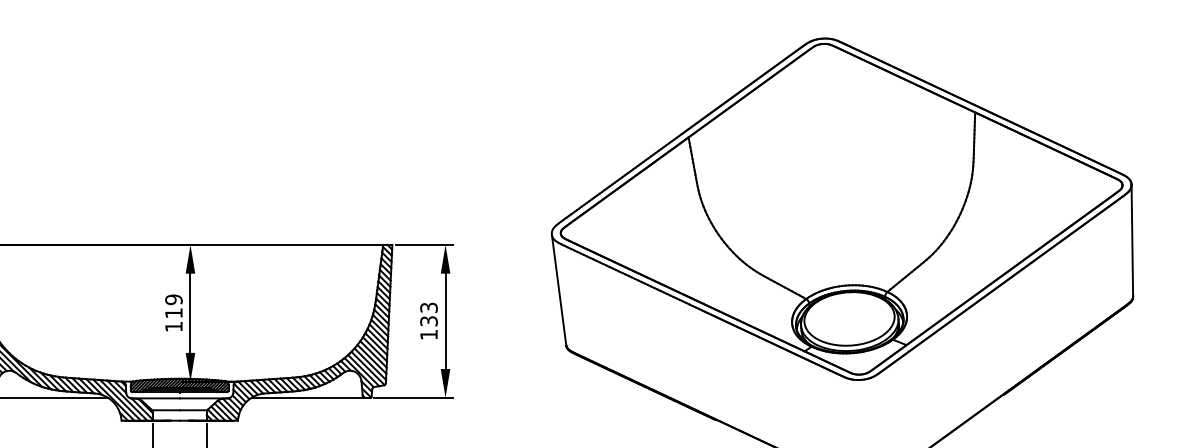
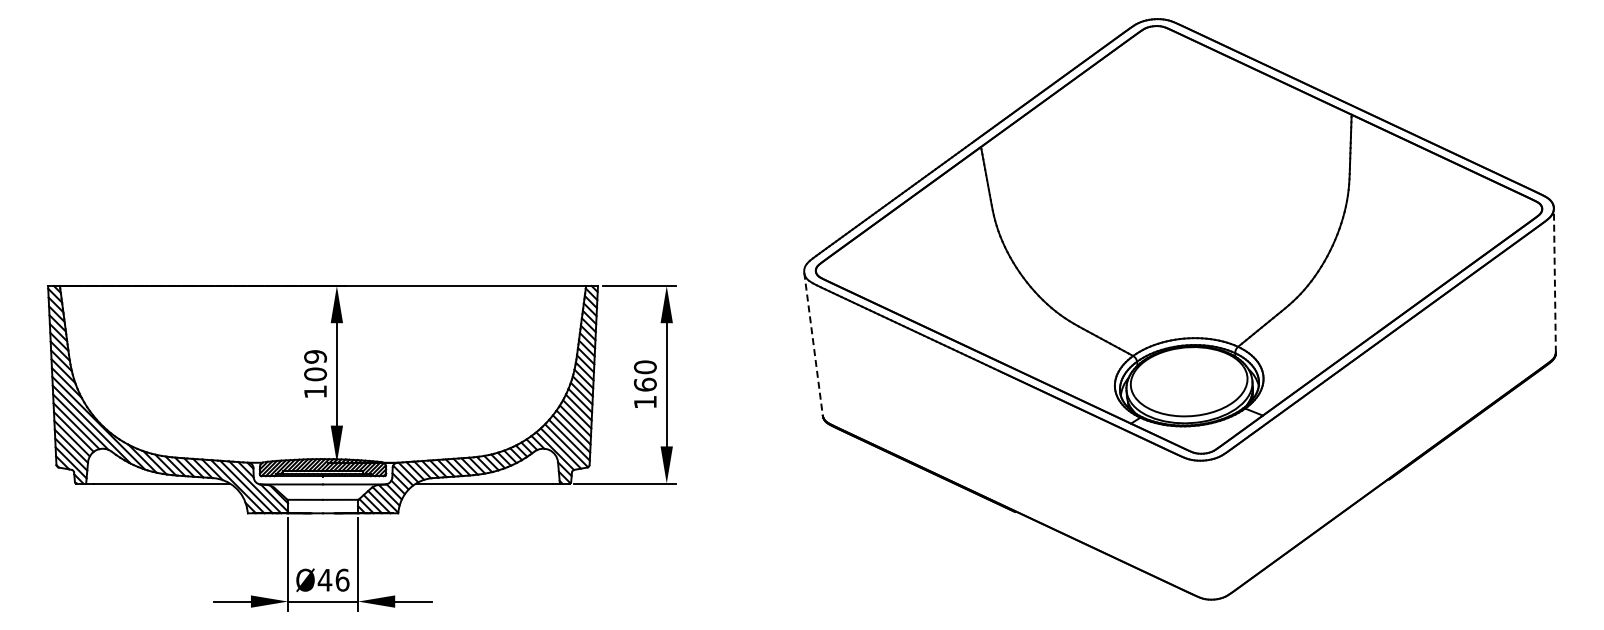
line: (1132, 240) -> (1554, 280), solid -> dashed
line: (559, 290) -> (813, 344), solid -> dashed
text: (173, 313) -> (315, 374), 119 -> 109
text: (428, 314) -> (644, 375), 133 -> 160

